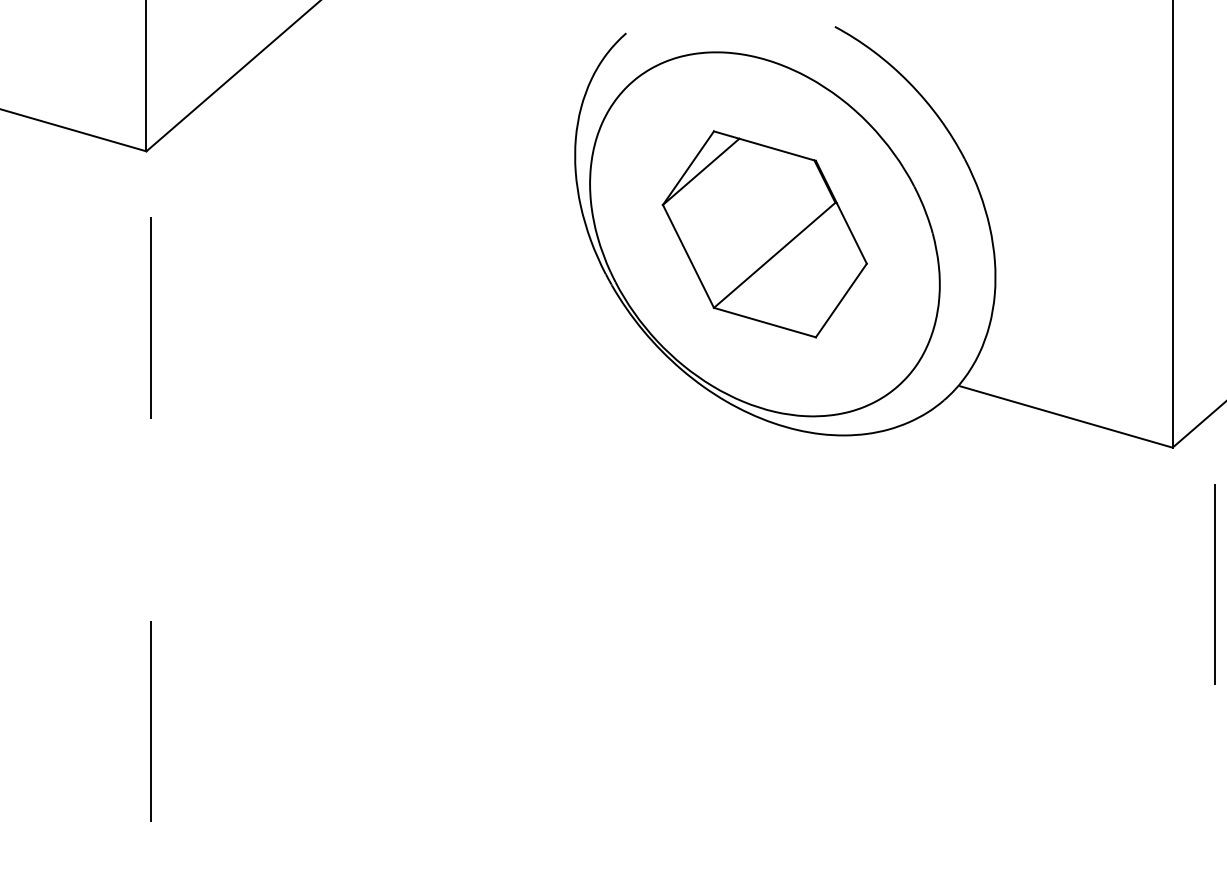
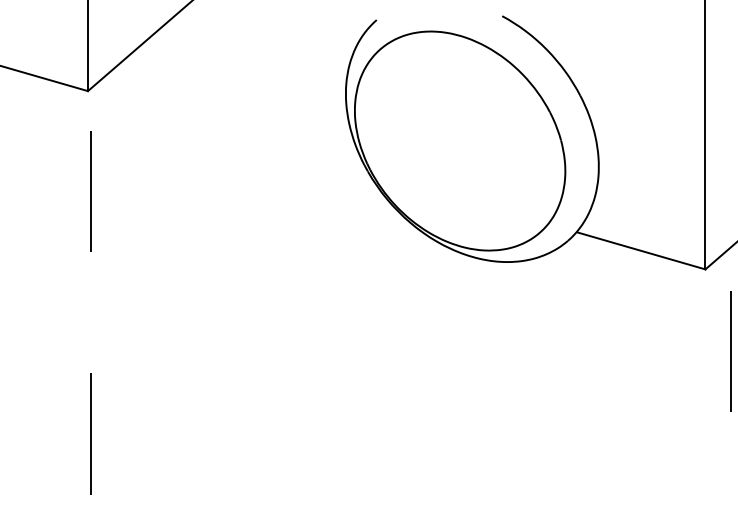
part: (763, 235) -> (459, 141), removed

